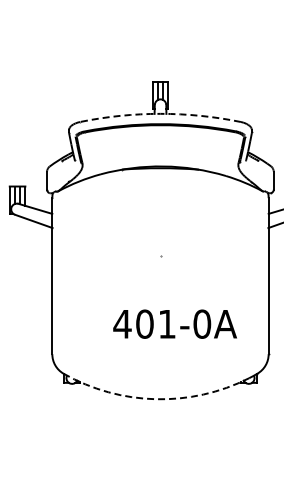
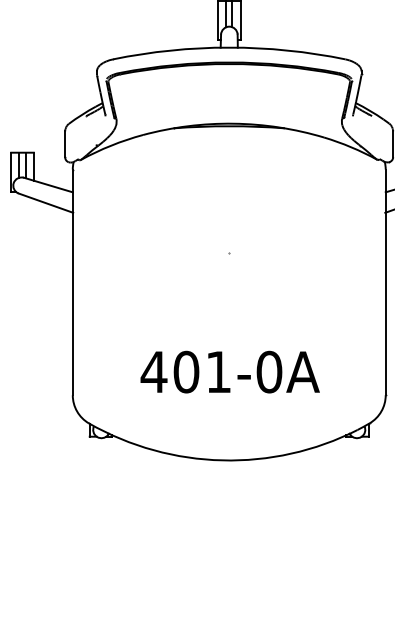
arc: (160, 113) -> (229, 47), dashed -> solid
text: (174, 323) -> (229, 371), moved
arc: (155, 399) -> (222, 460), dashed -> solid

